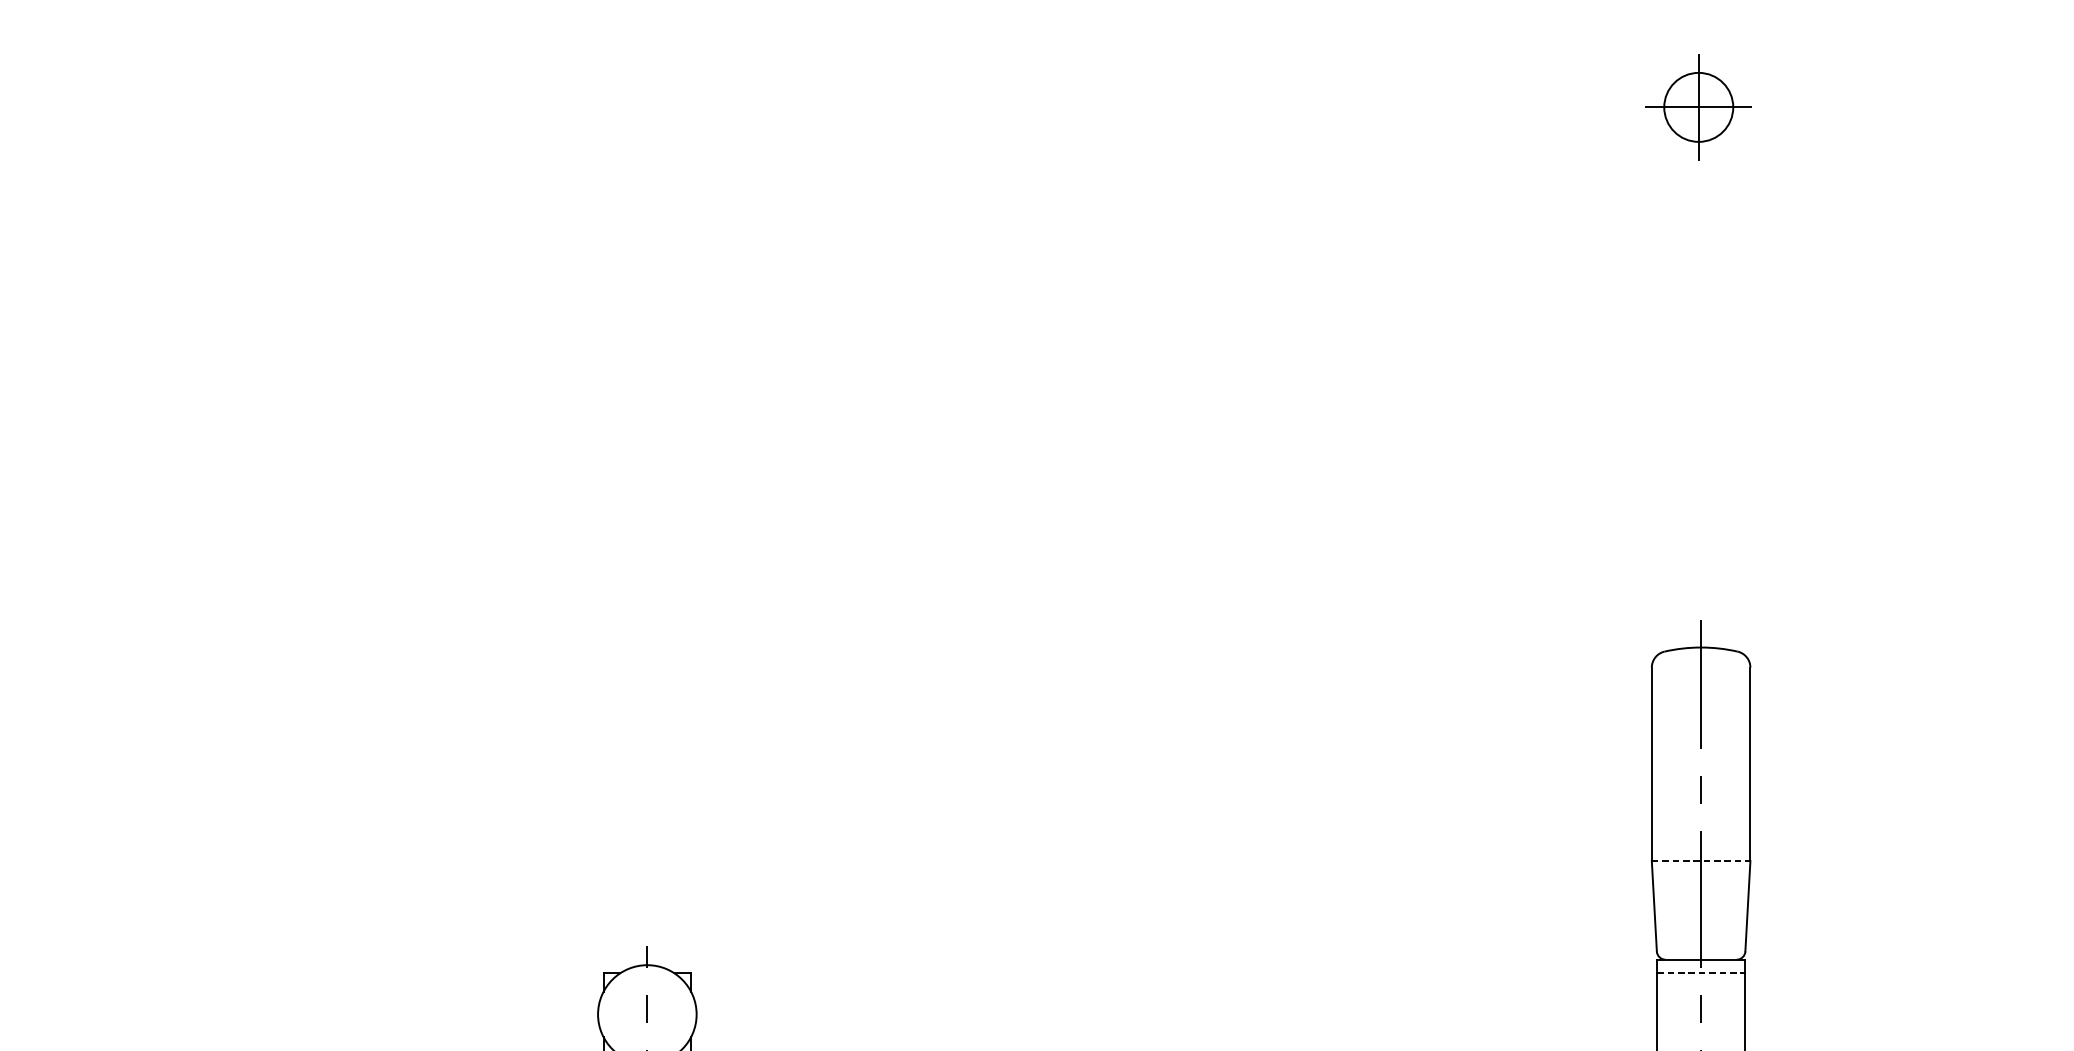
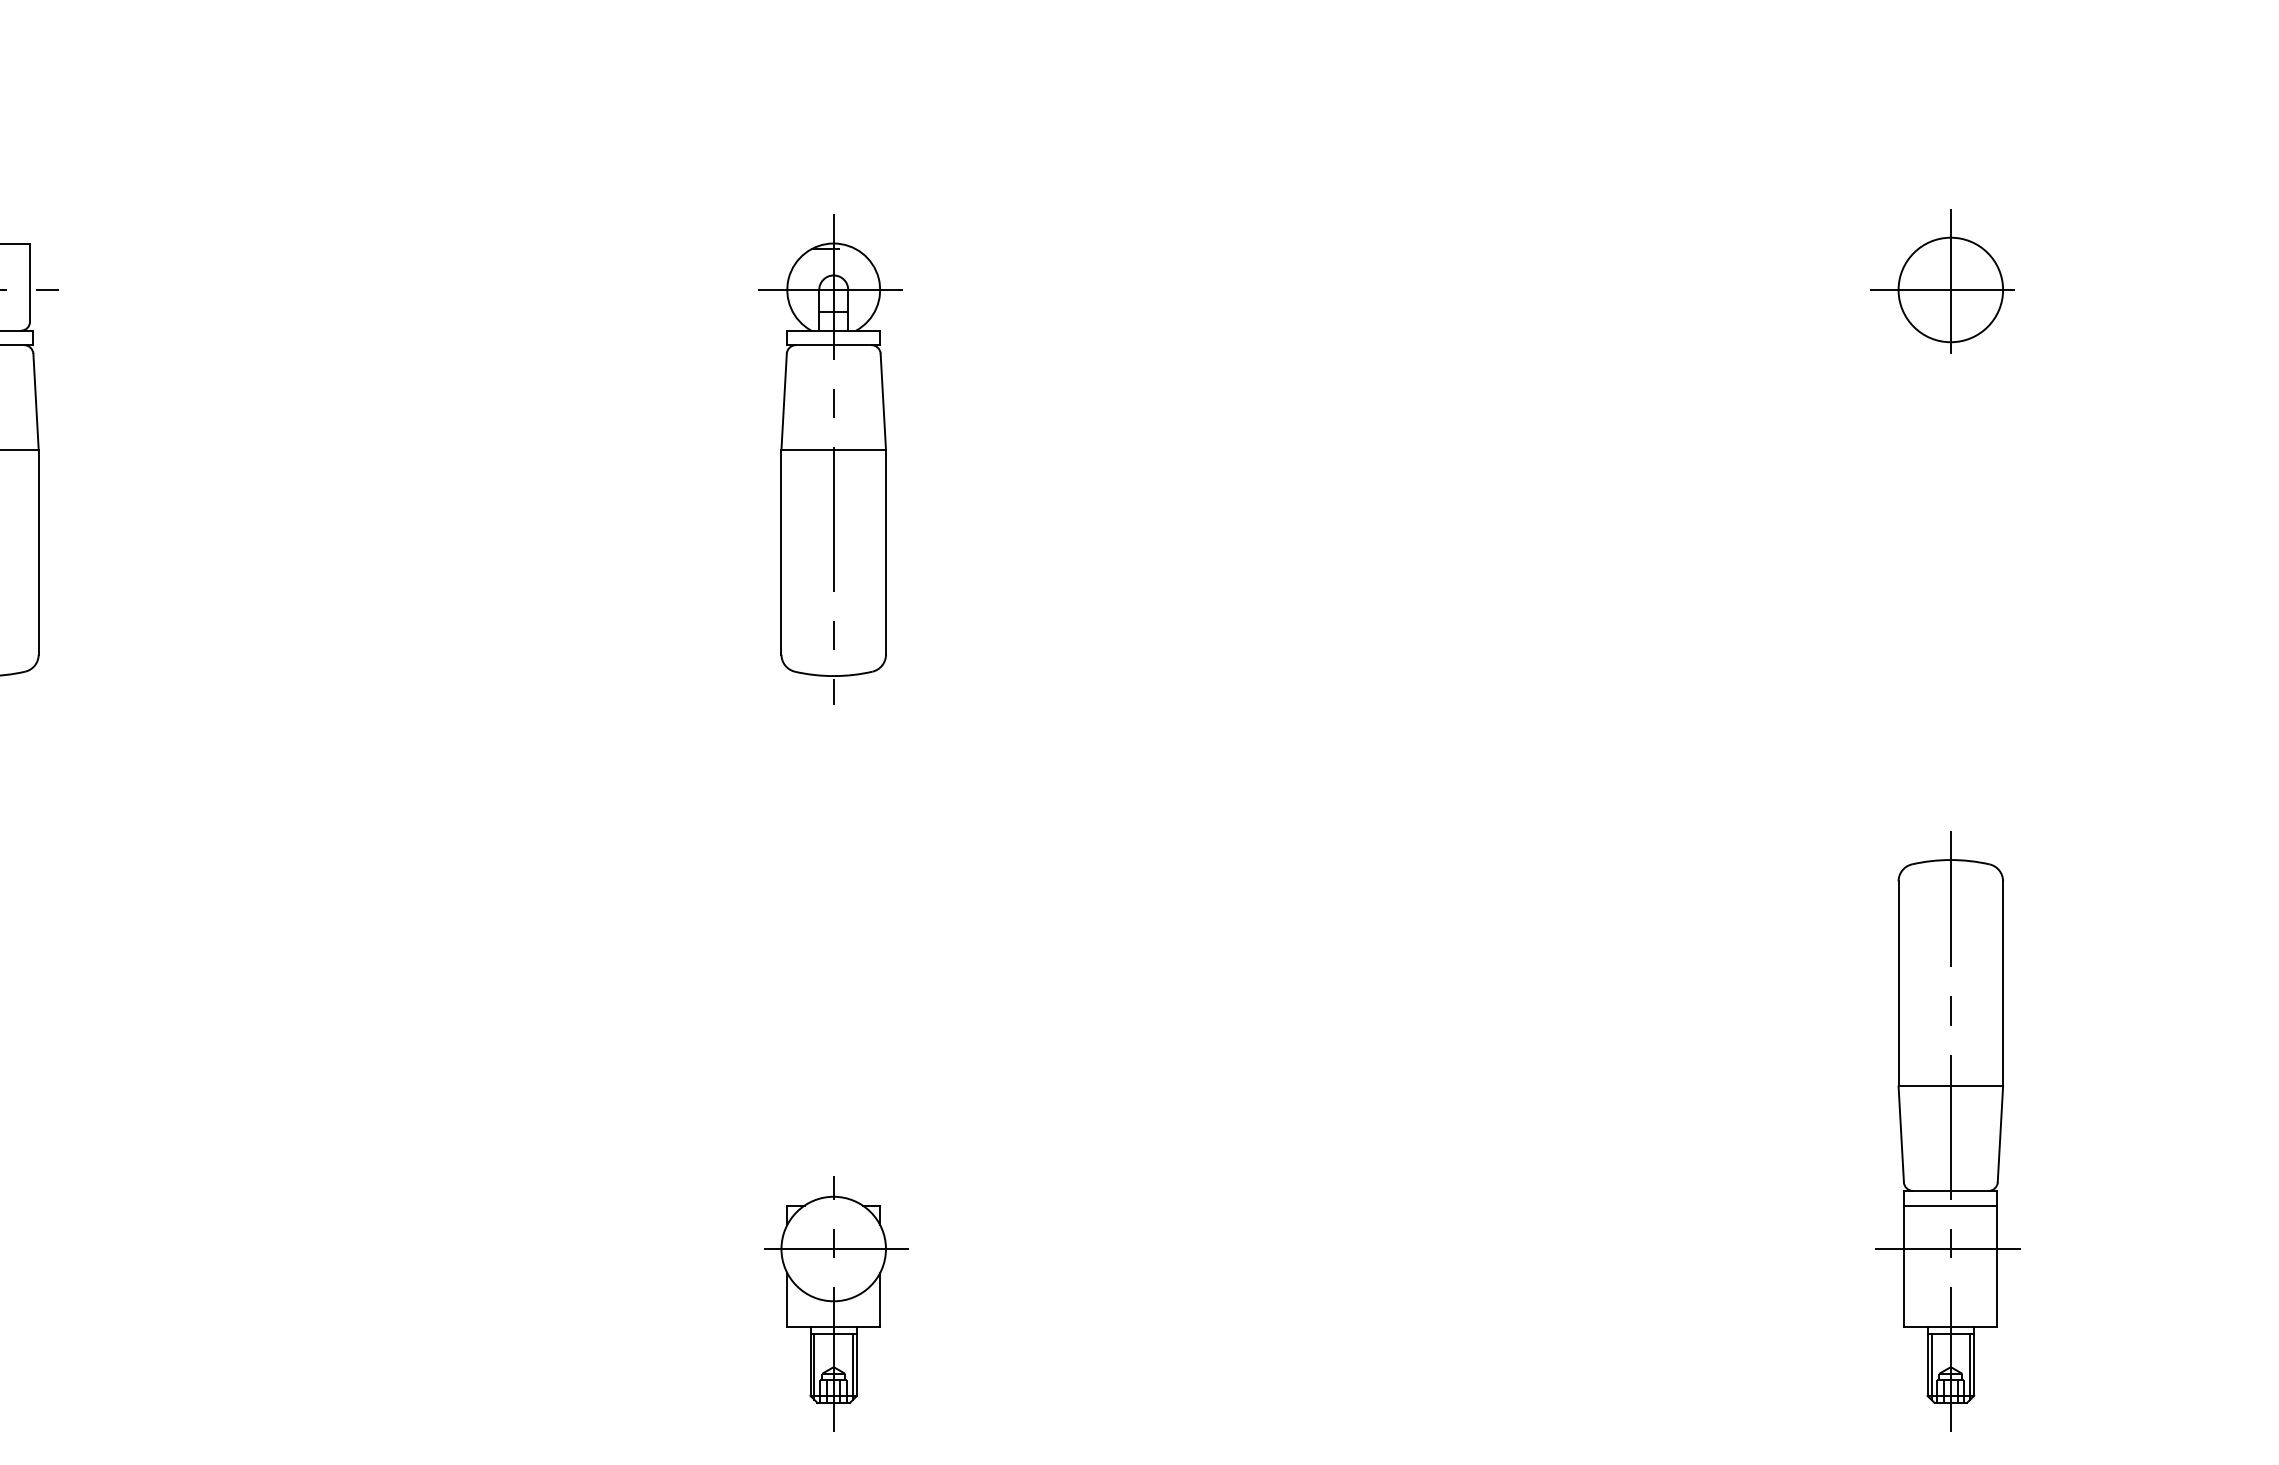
part: (1693, 101) -> (1942, 281), size x1.43
part: (644, 269) -> (830, 459), added
line: (1701, 861) -> (1951, 1086), dashed -> solid
line: (1701, 973) -> (1951, 1205), dashed -> solid
line: (647, 1014) -> (833, 1249), added
line: (1697, 1014) -> (1947, 1249), added

